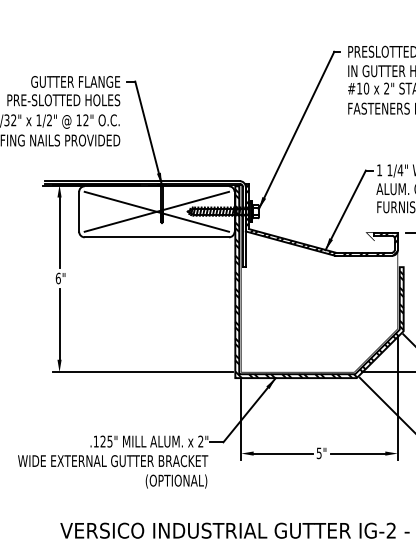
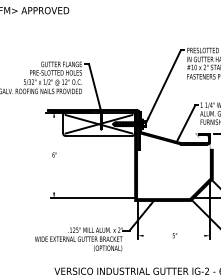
line: (60, 231) -> (54, 133), removed
line: (60, 322) -> (54, 175), removed
line: (281, 453) -> (156, 235), removed
line: (357, 453) -> (191, 235), removed

